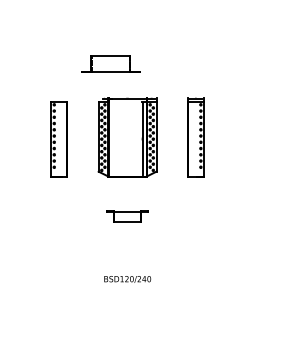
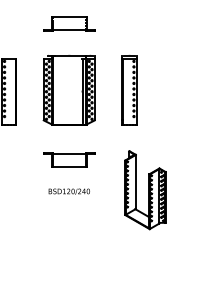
part: (110, 63) -> (69, 23), moved
part: (127, 216) -> (69, 159), size x1.43
part: (213, 250) -> (145, 190), added
text: (127, 279) -> (69, 191), moved

